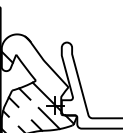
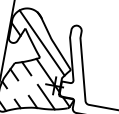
line: (35, 65) -> (42, 42), added

